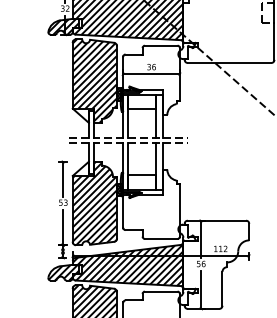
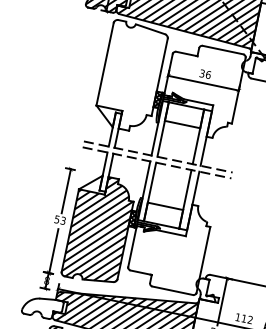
hatch: (94, 80) -> (130, 76), removed
hatch: (63, 272) -> (42, 307), removed

